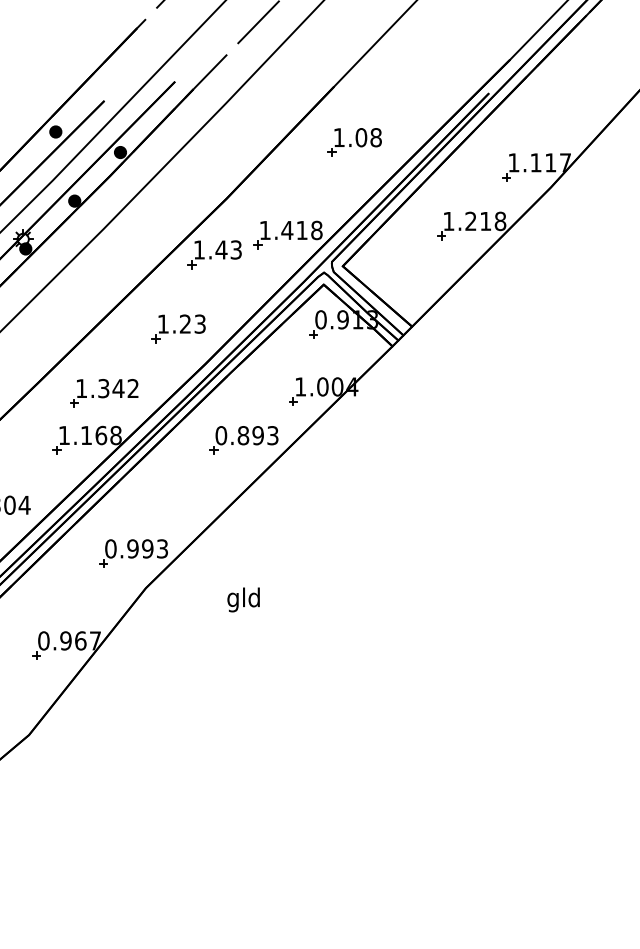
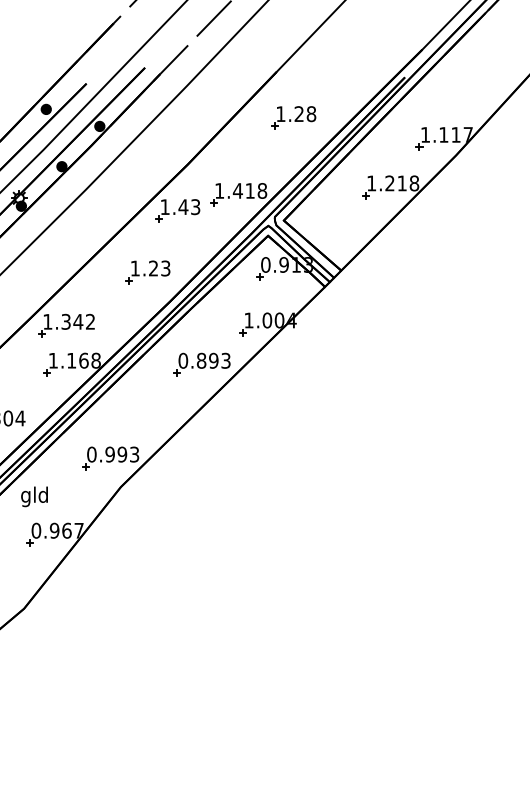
text: (361, 137) -> (299, 113), 1.08 -> 1.28
part: (104, 393) -> (66, 325), moved
text: (243, 599) -> (34, 496), moved

